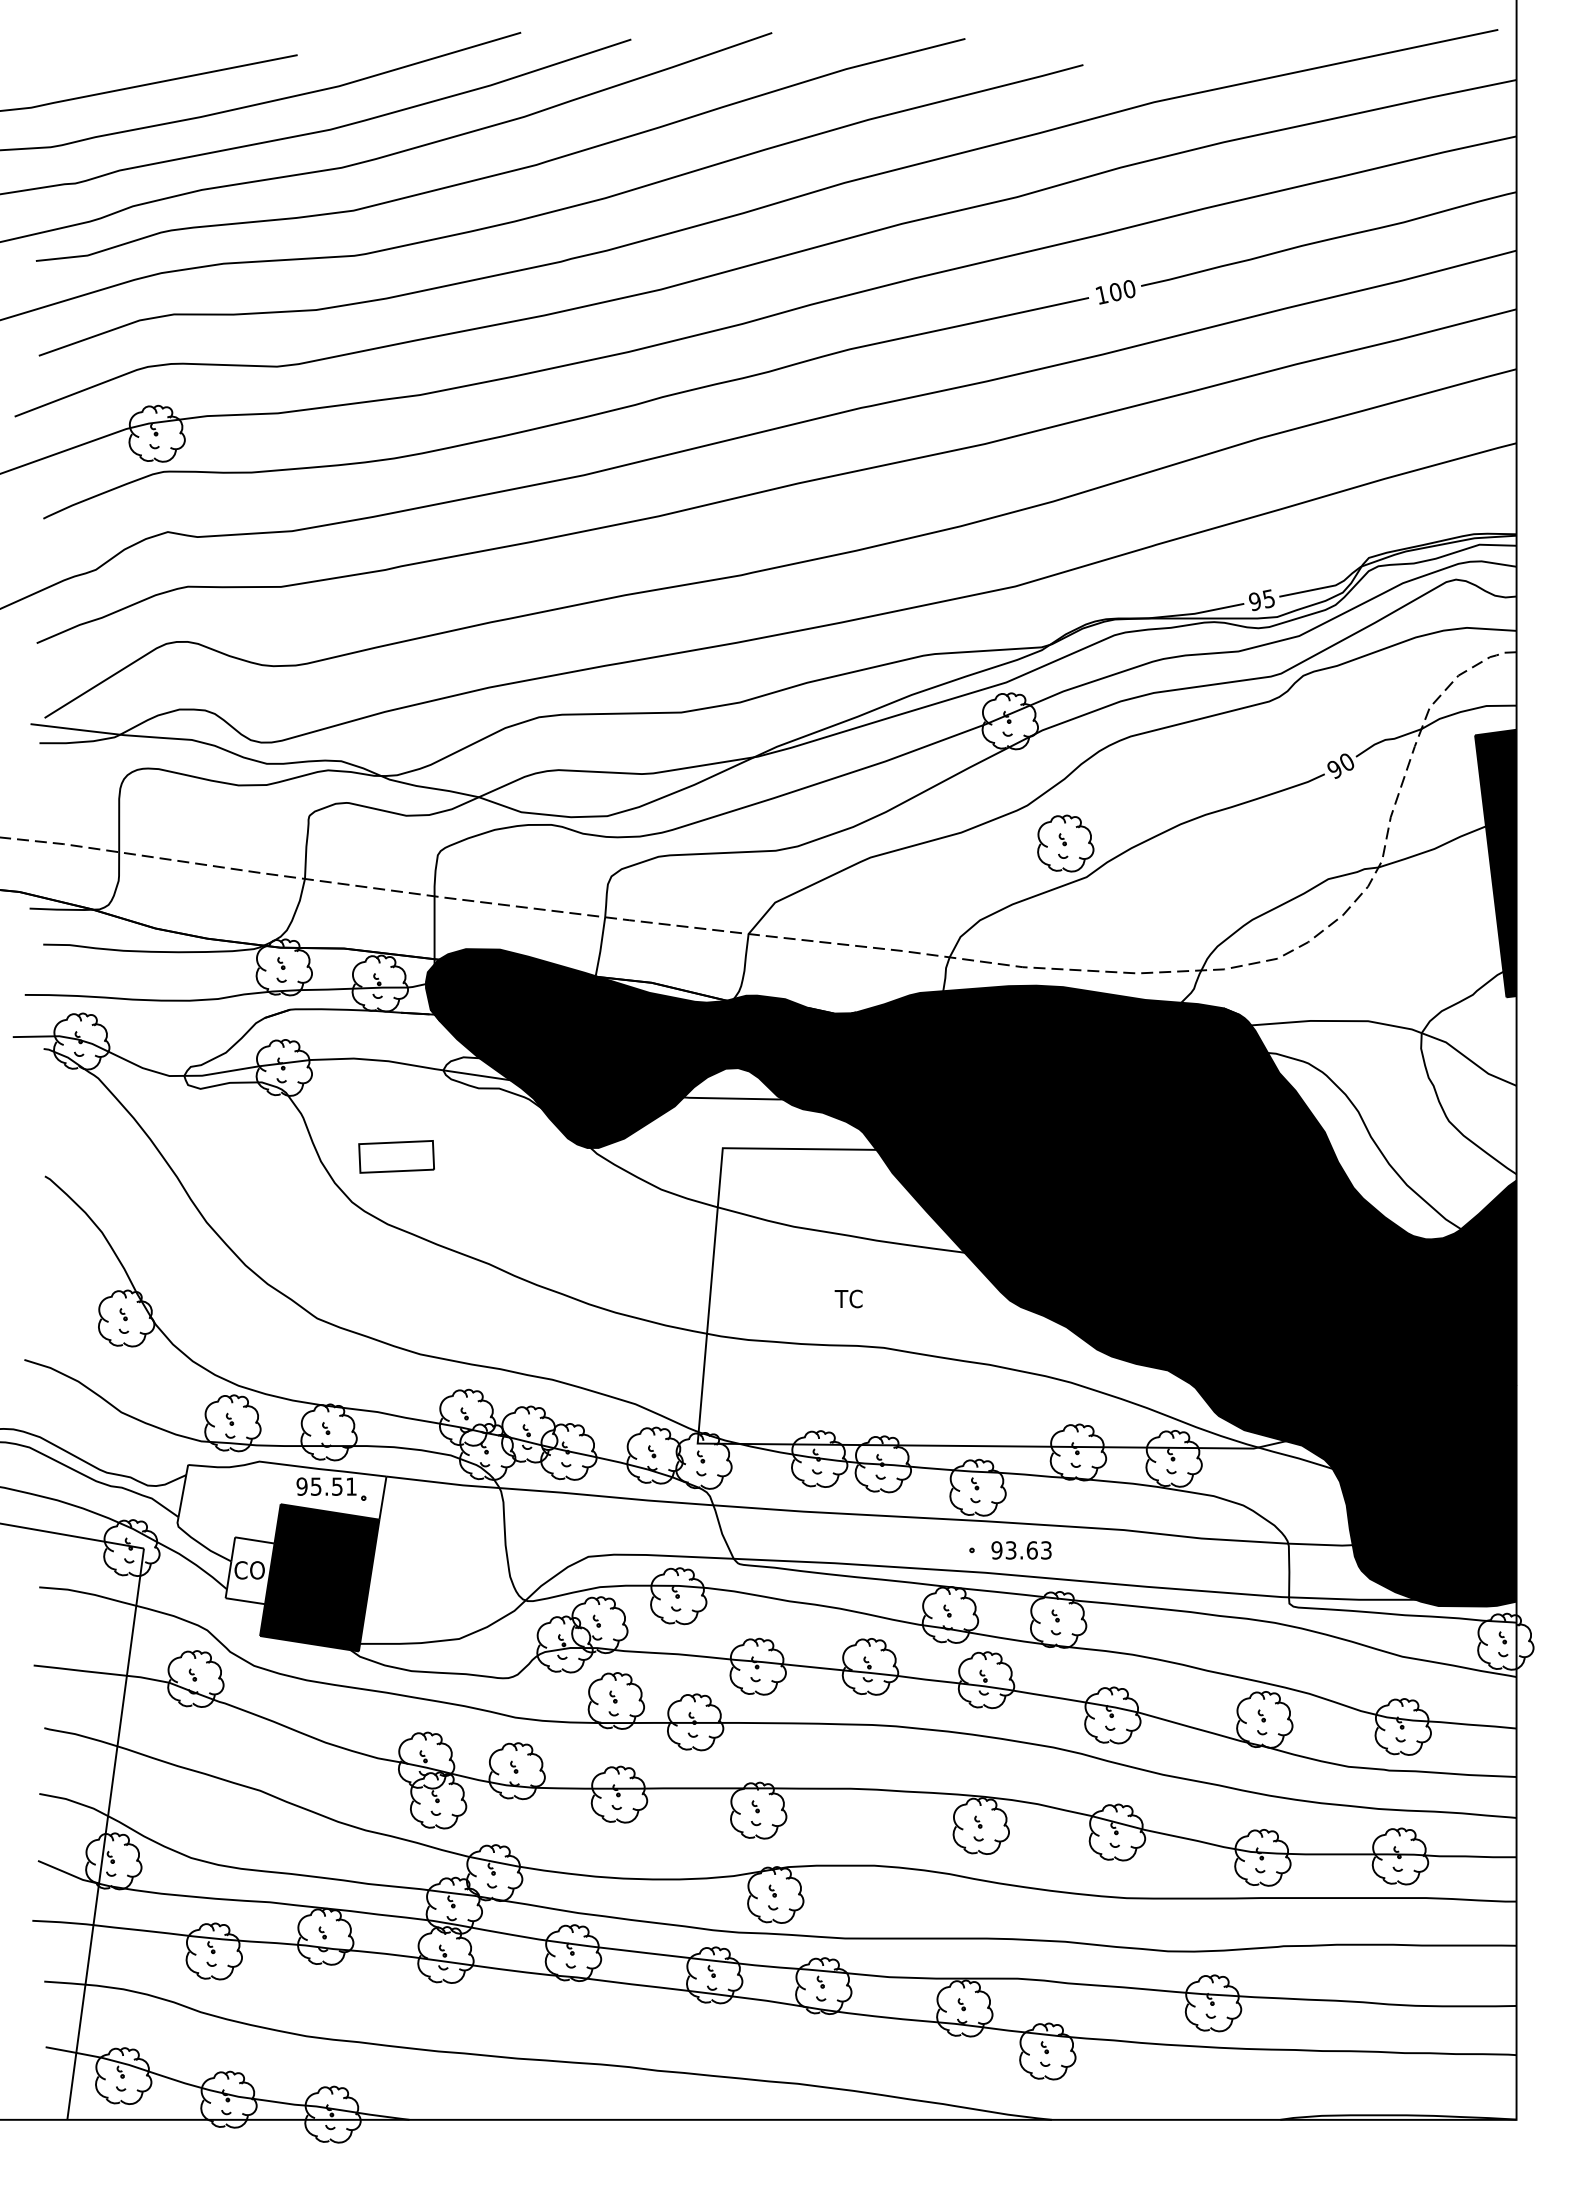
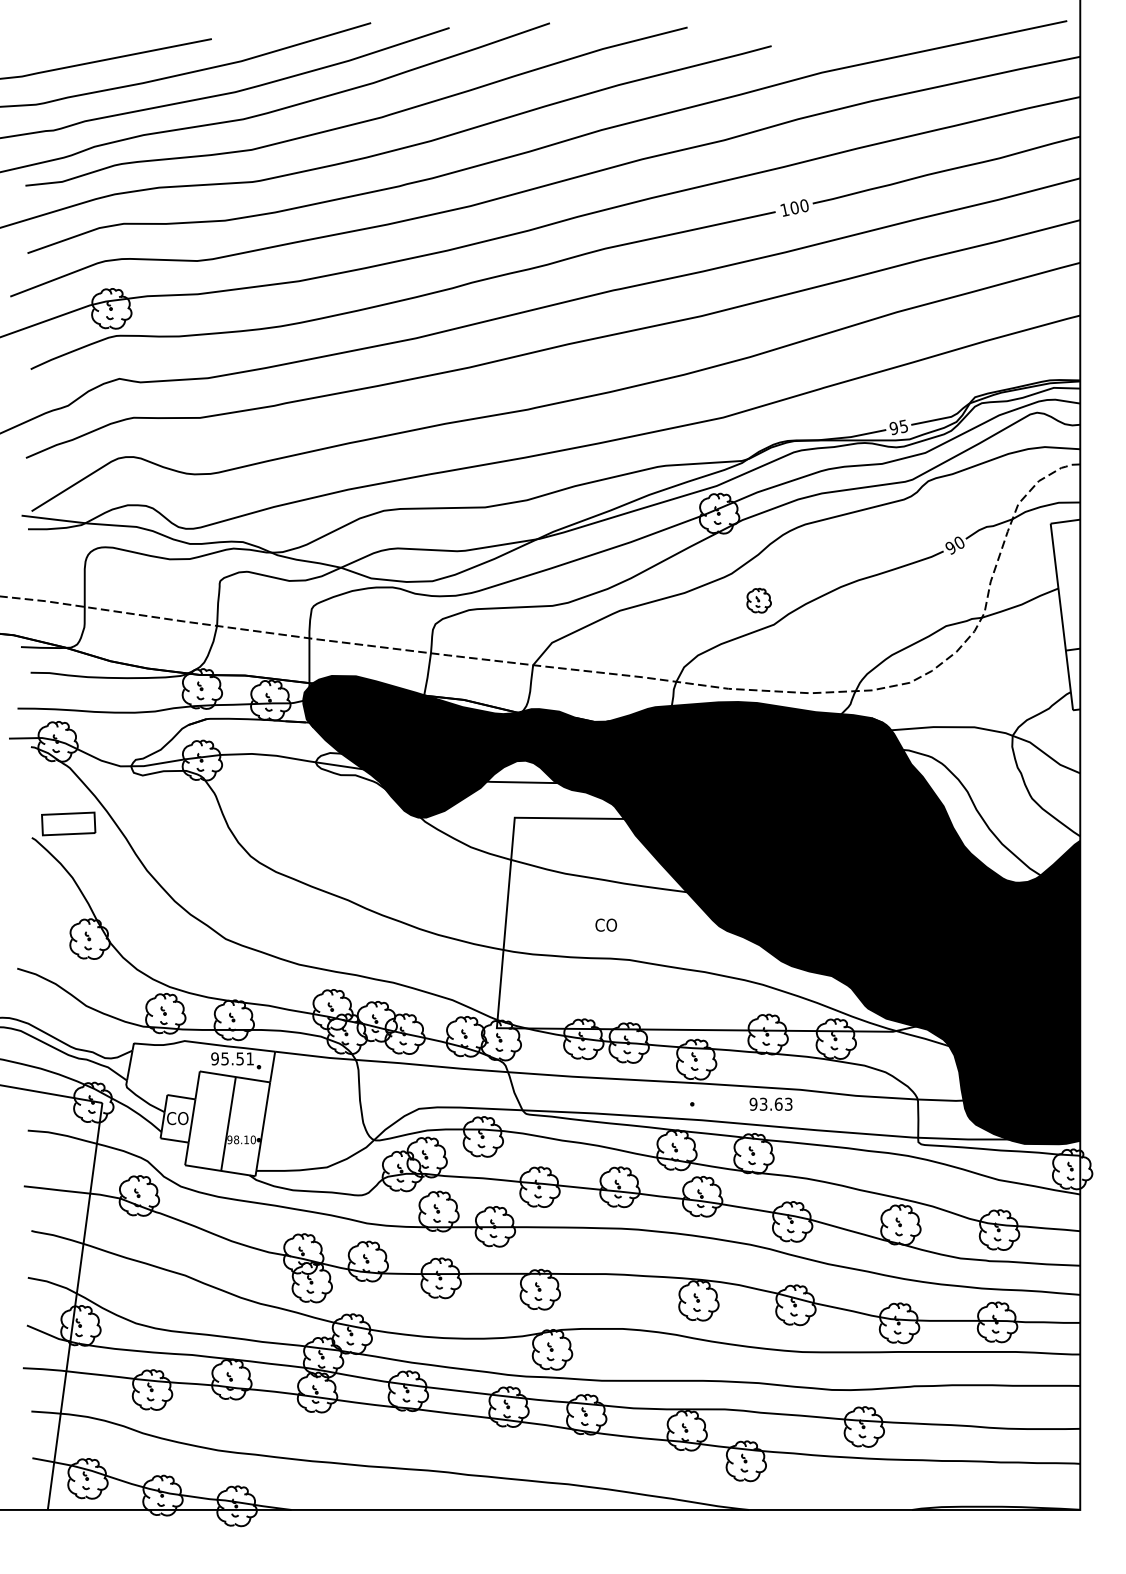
part: (1065, 843) -> (758, 600), size x0.6
fill: (1495, 863) -> (1065, 614), removed
part: (396, 1156) -> (68, 823), moved
text: (850, 1298) -> (605, 924), TC -> CO
text: (1021, 1550) -> (771, 1104), moved
fill: (319, 1577) -> (227, 1123), removed

